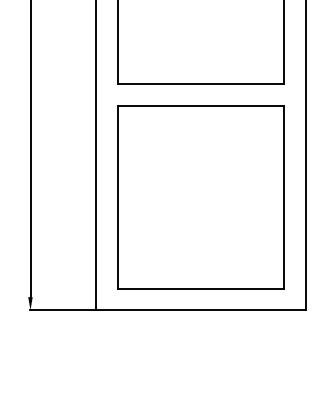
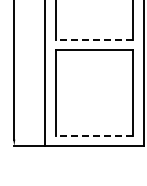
line: (201, 84) -> (94, 39), solid -> dashed
line: (201, 288) -> (94, 135), solid -> dashed

